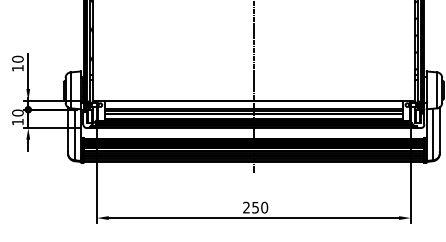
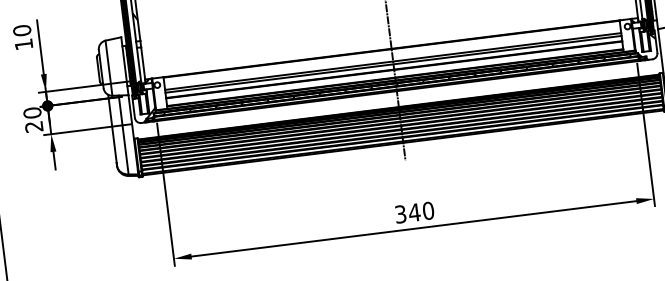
text: (17, 122) -> (33, 127), 10 -> 20
text: (251, 207) -> (408, 213), 250 -> 340

